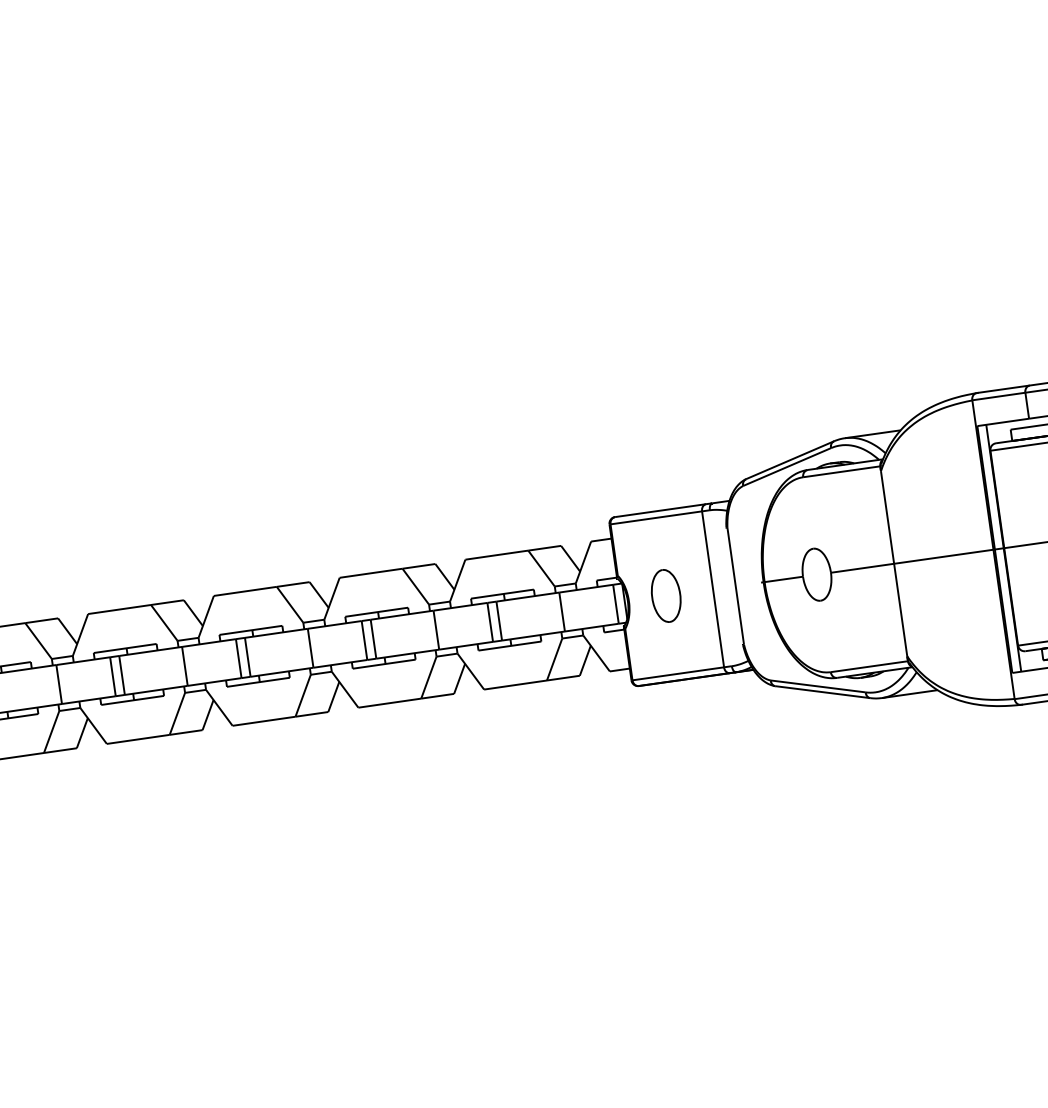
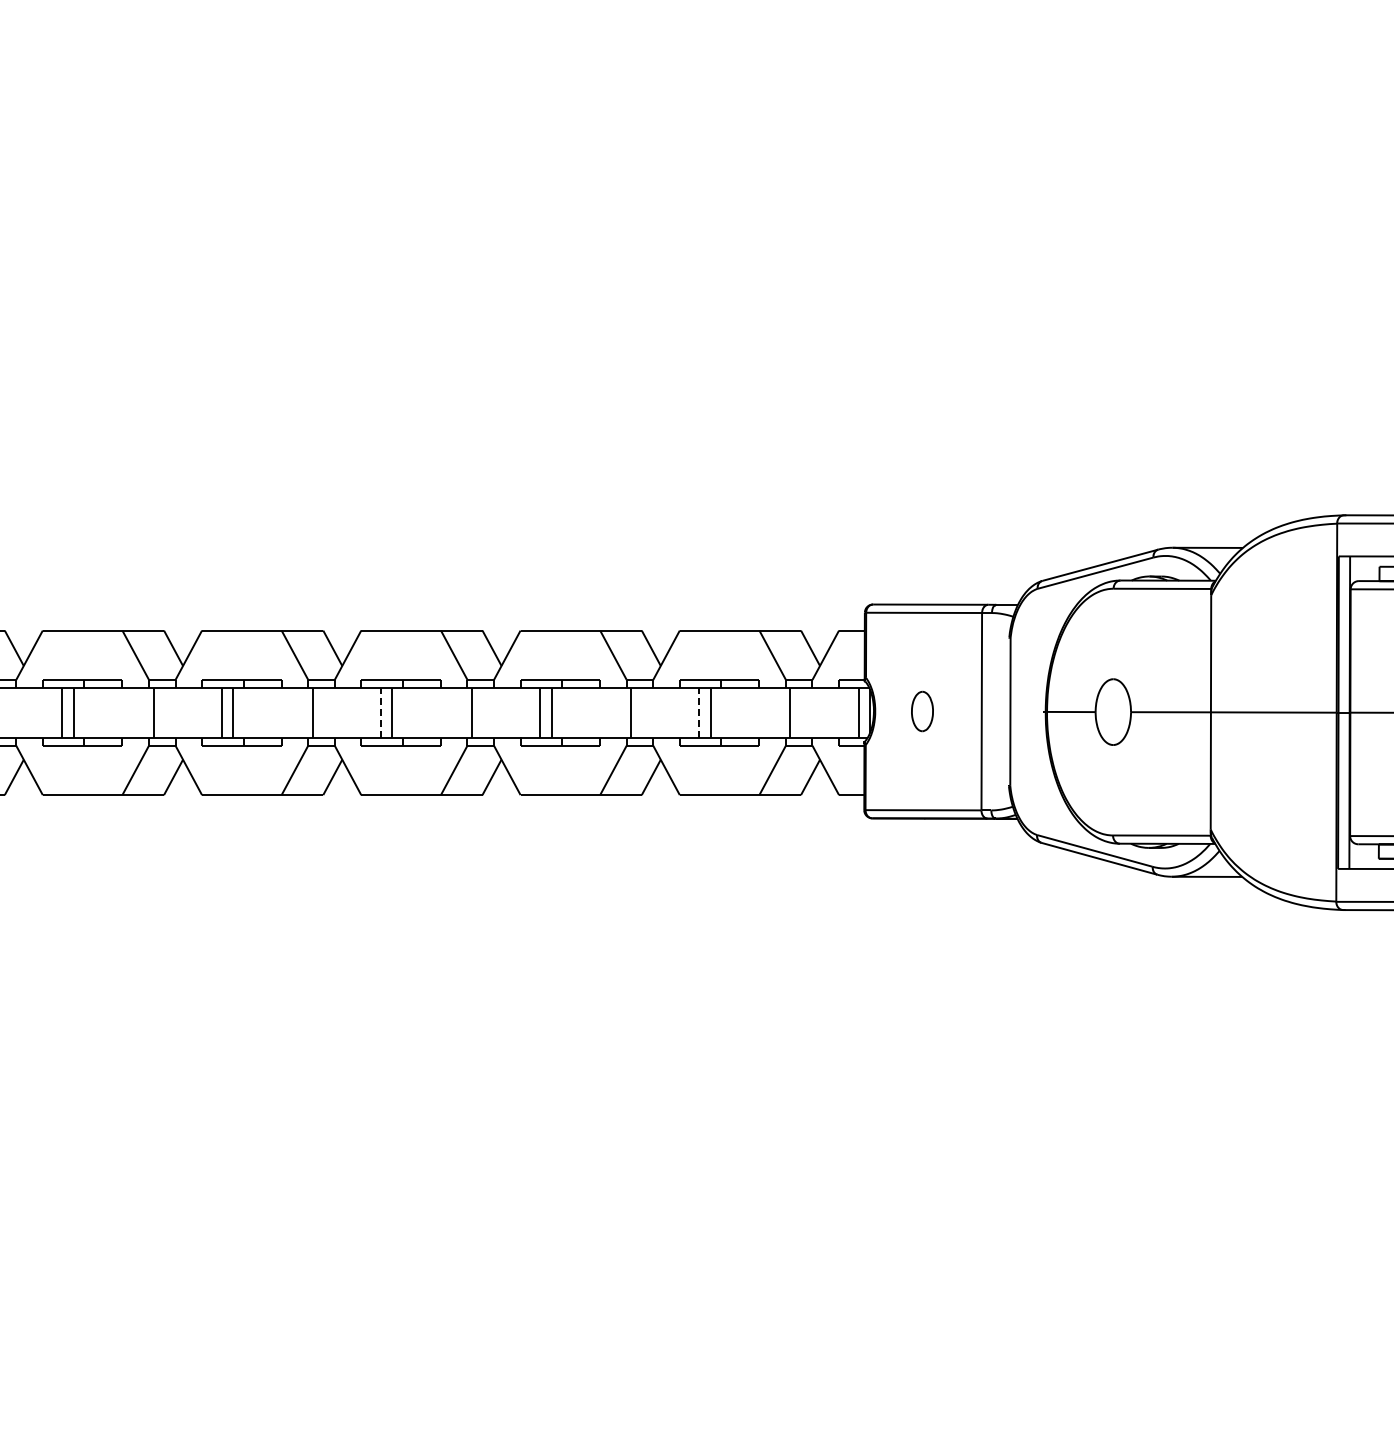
part: (666, 595) -> (922, 711), size x0.6
line: (490, 622) -> (699, 712), solid -> dashed
line: (238, 658) -> (380, 712), solid -> dashed

